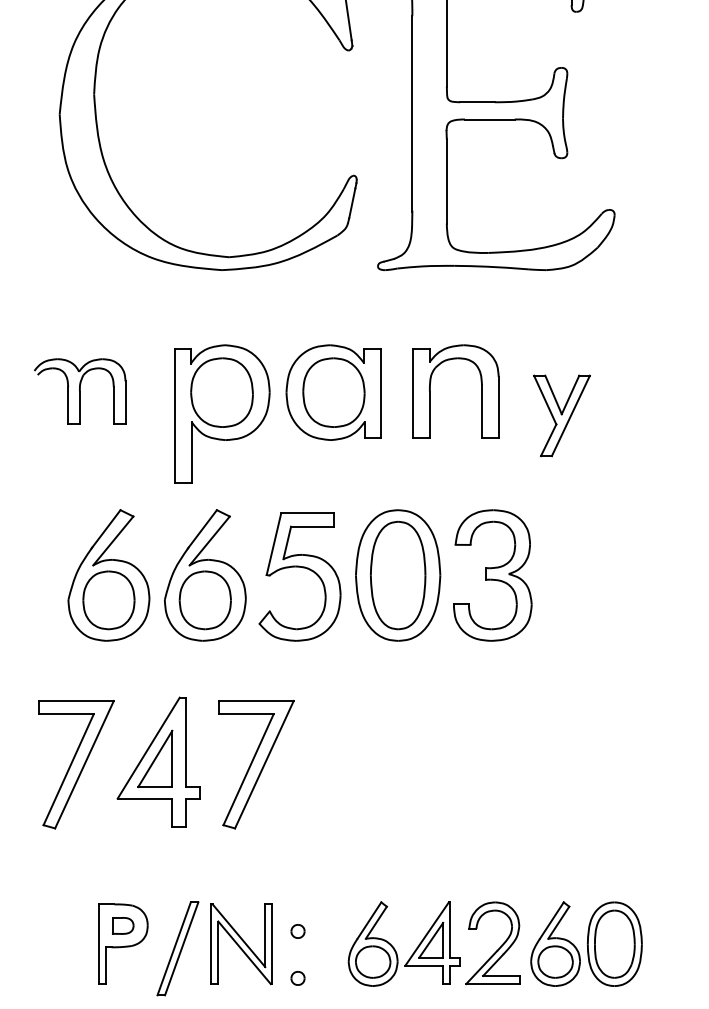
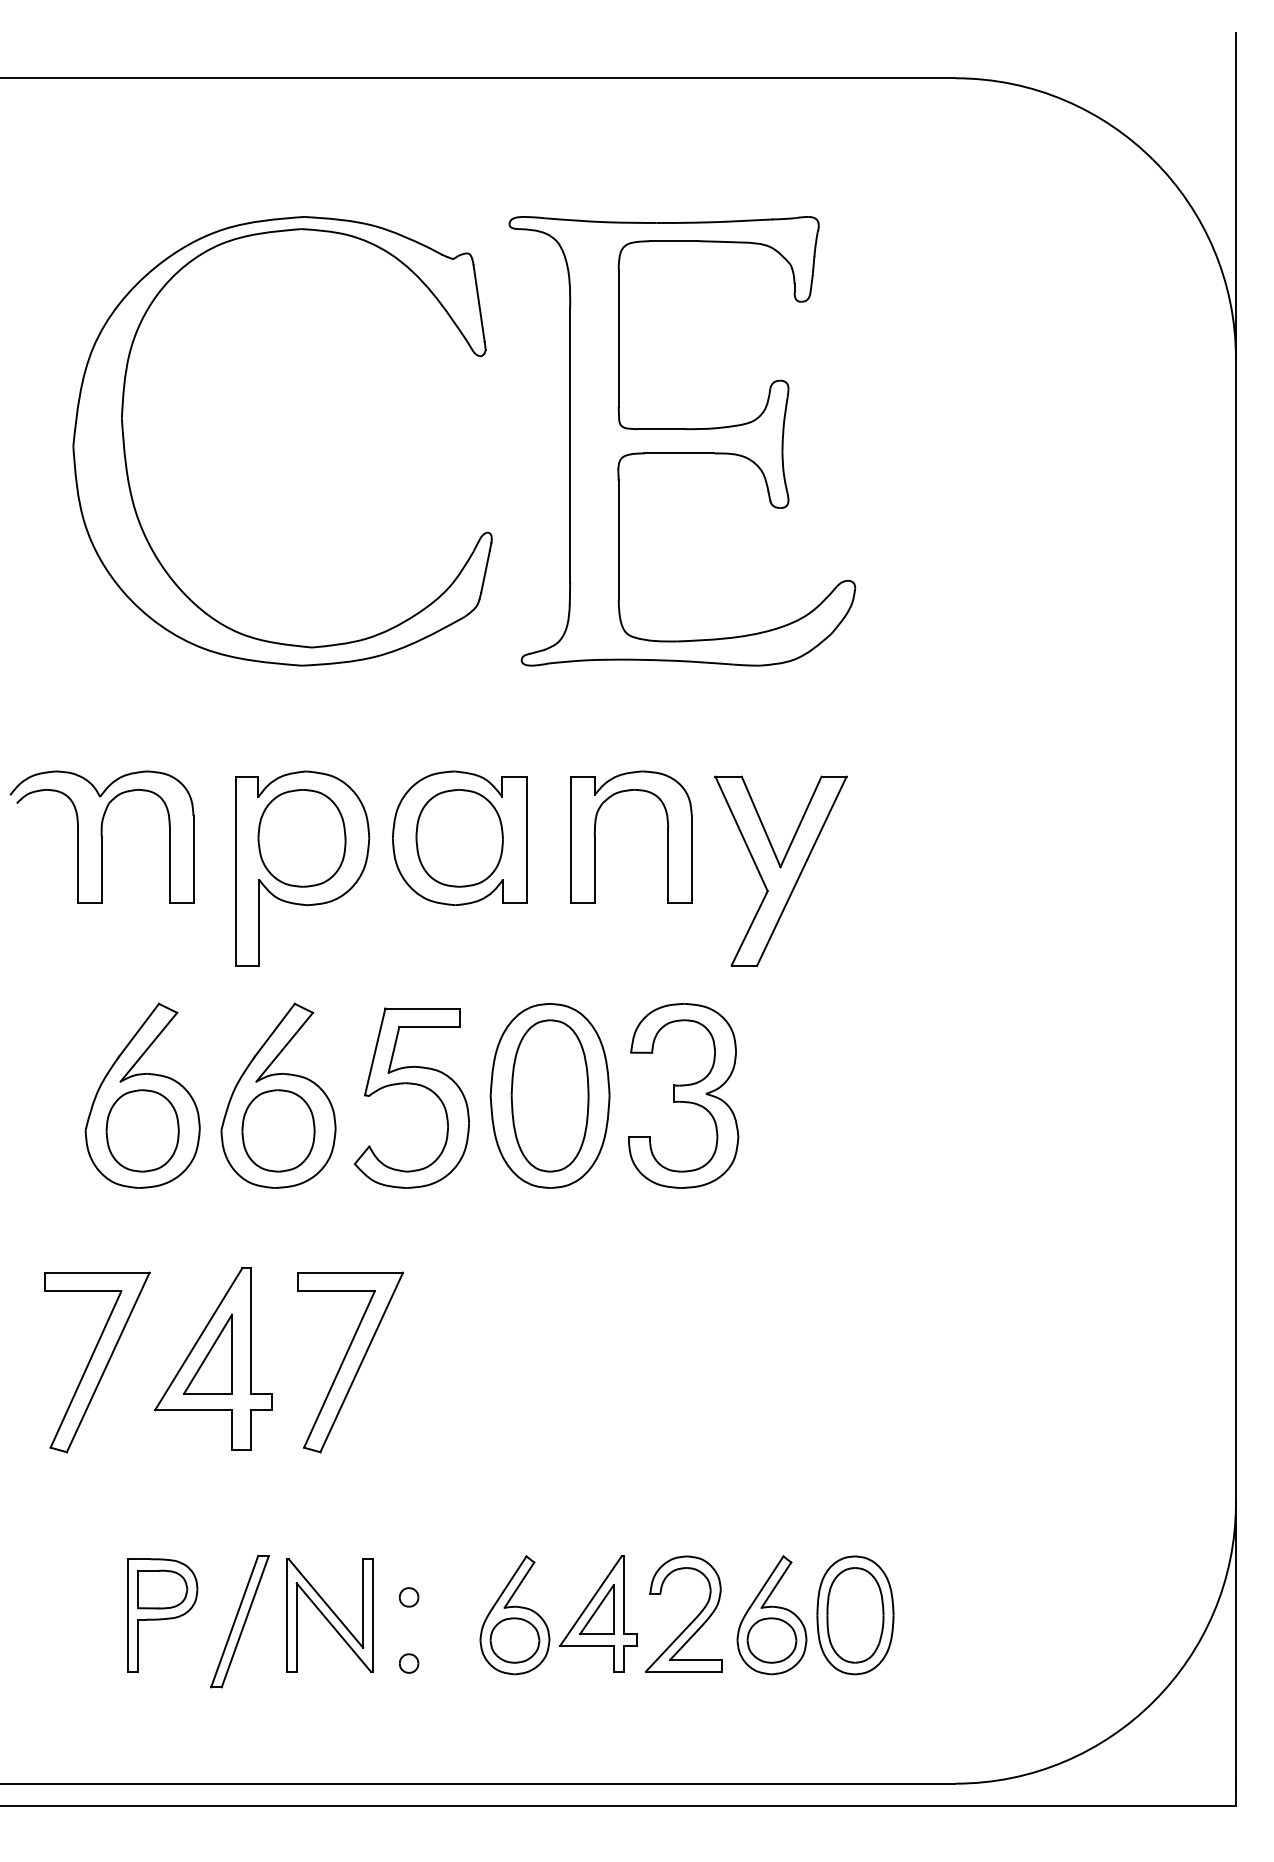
part: (79, 391) -> (101, 836), size x1.43
part: (561, 415) -> (780, 870), size x1.67
part: (122, 925) -> (162, 1589), size x1.67

